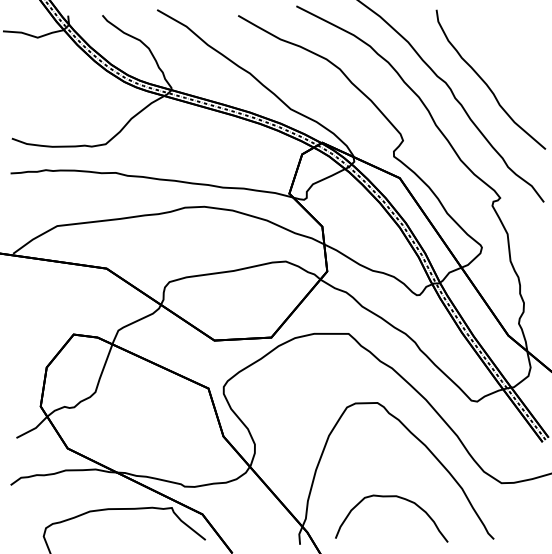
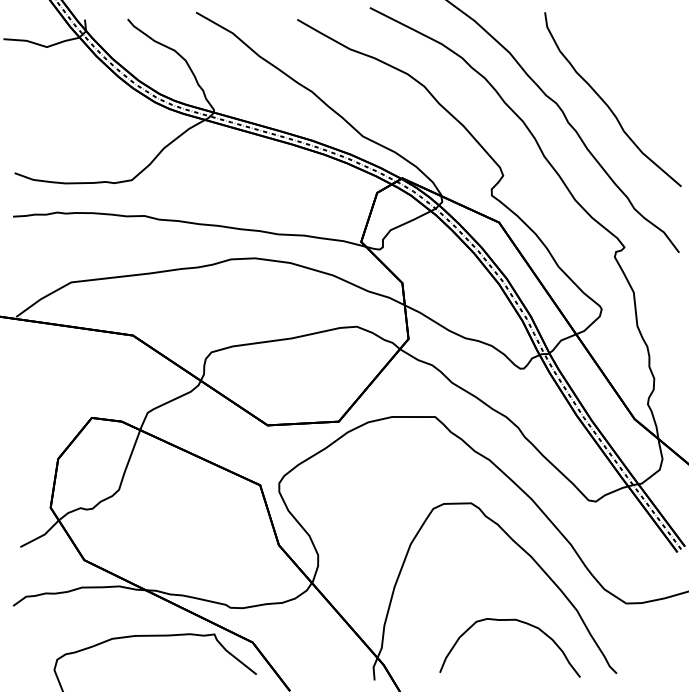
curve: (391, 496) -> (509, 620), moved

